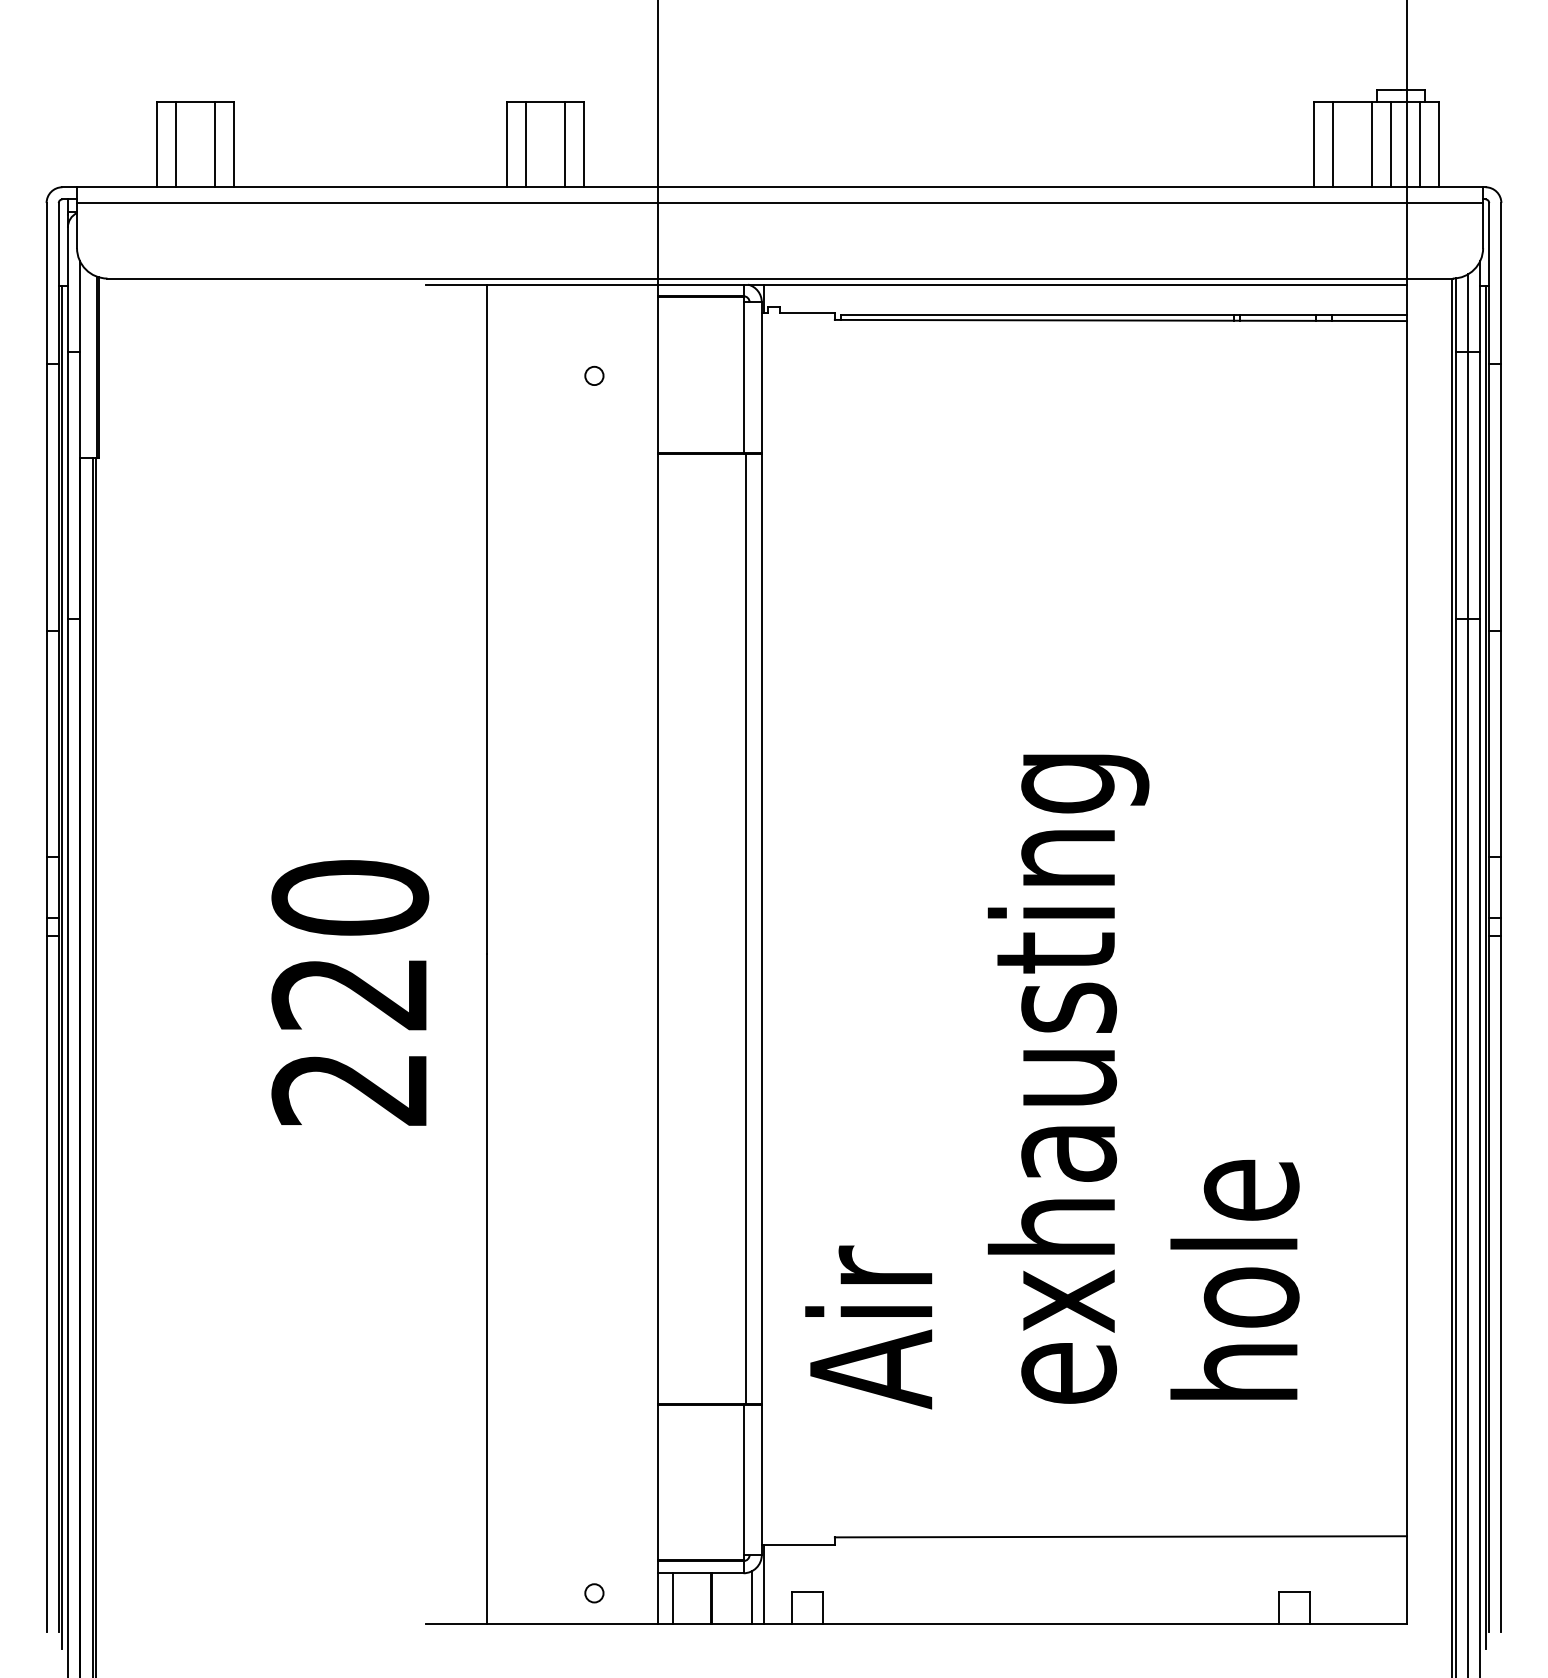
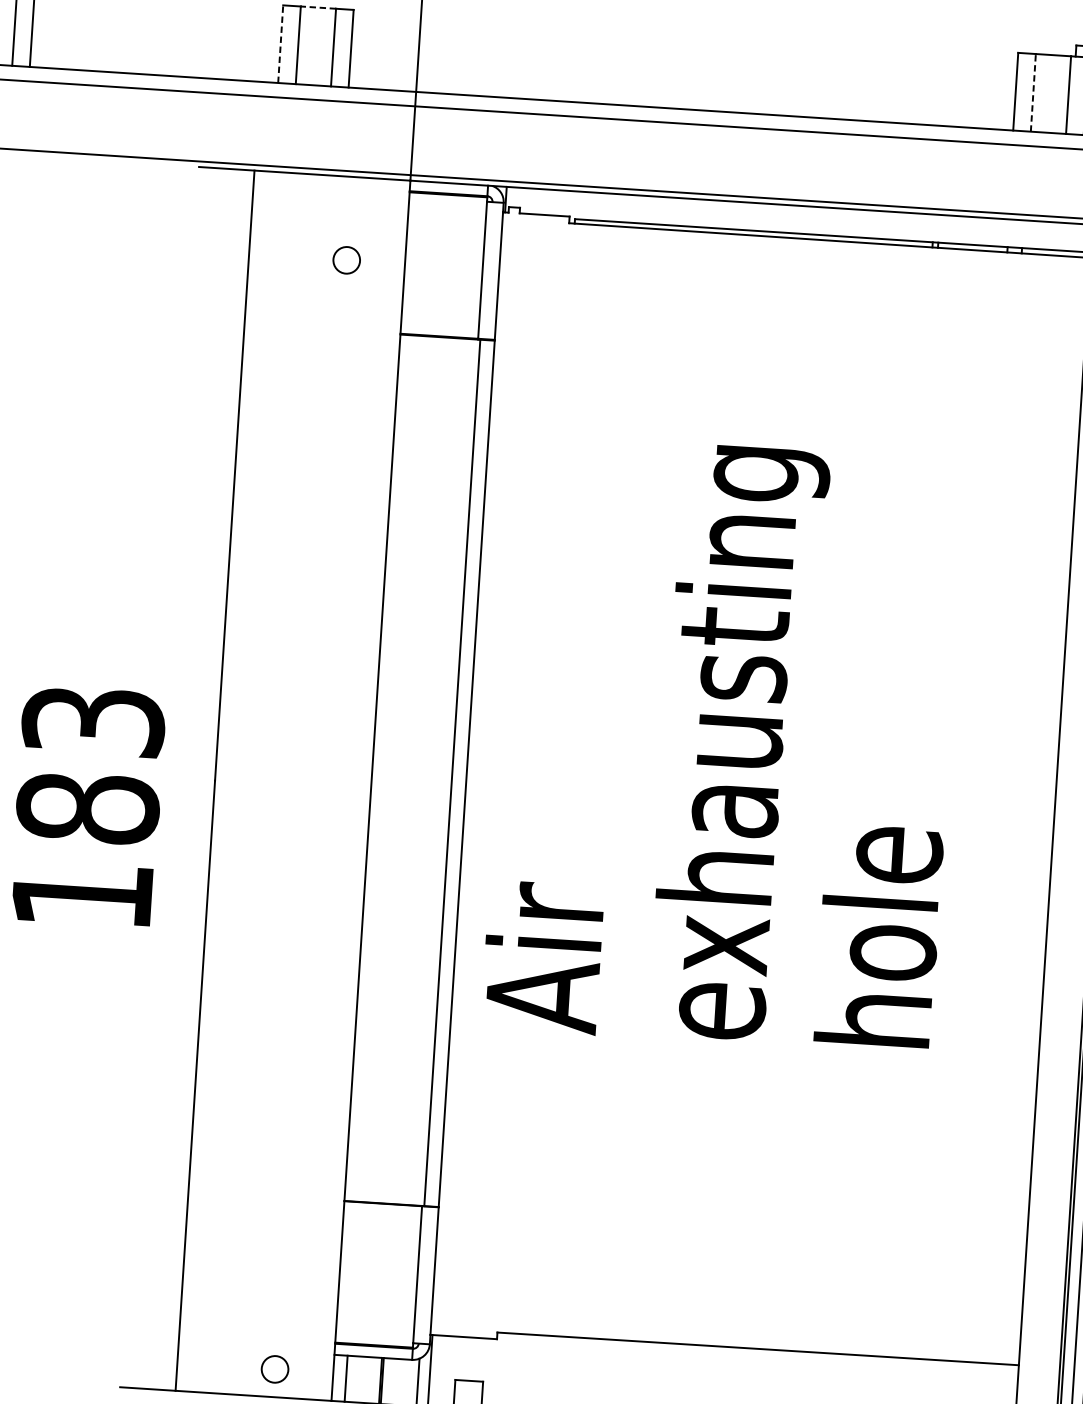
line: (545, 102) -> (318, 8), solid -> dashed
line: (506, 144) -> (280, 44), solid -> dashed
line: (1332, 144) -> (1032, 92), solid -> dashed
circle: (594, 375) -> (346, 259), size x1.6
text: (350, 992) -> (88, 807), 220 -> 183
text: (1052, 1081) -> (724, 744), moved
circle: (594, 1593) -> (275, 1369), size x1.6

